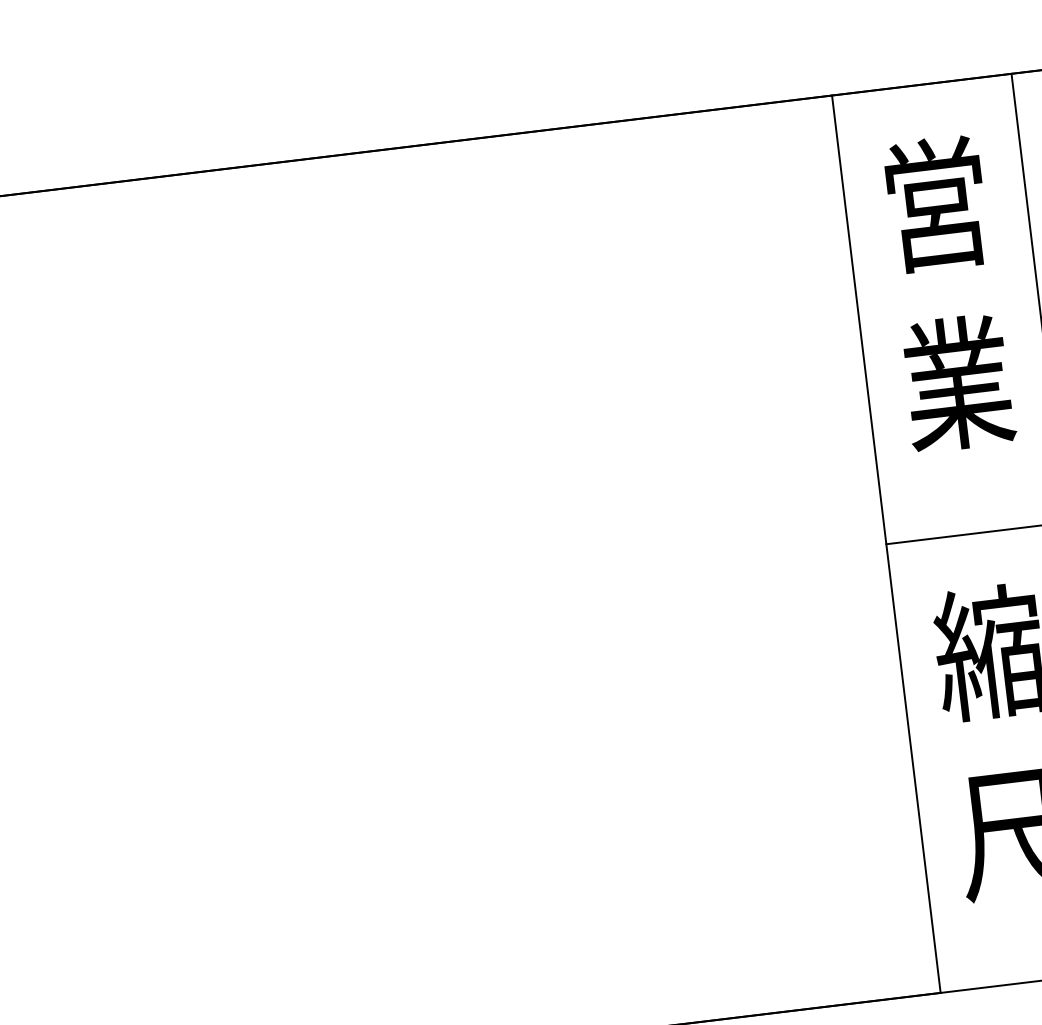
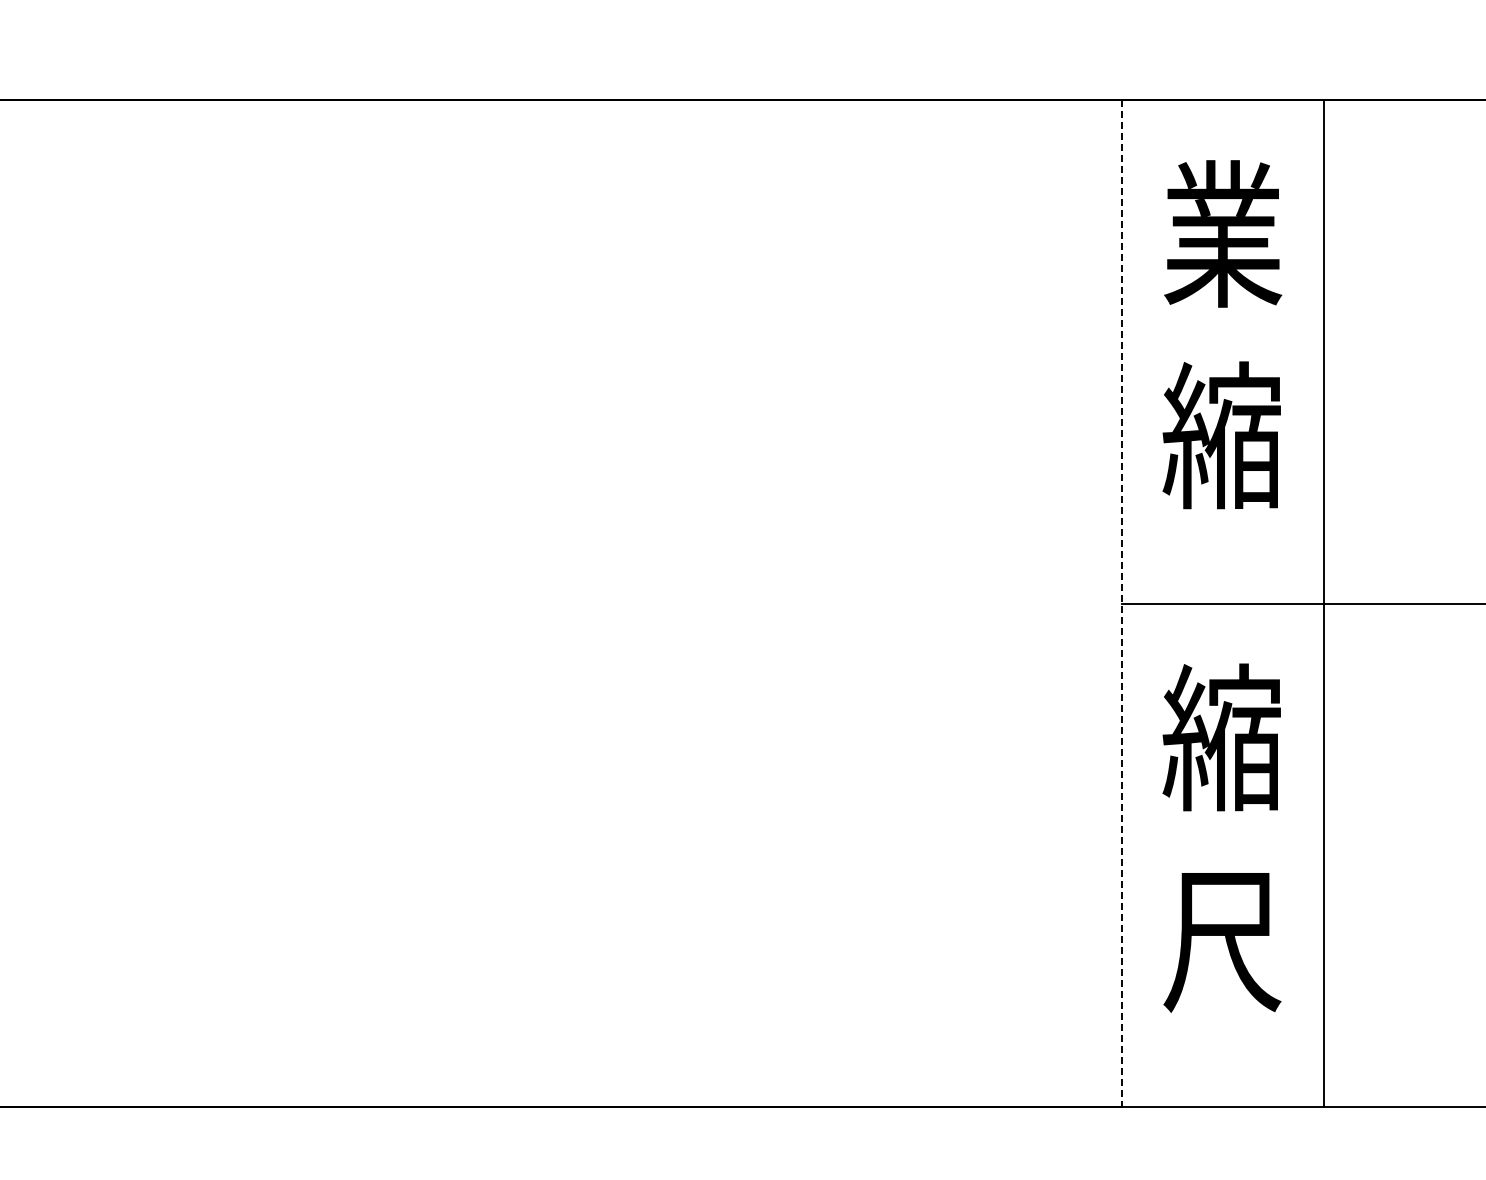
text: (936, 203) -> (1223, 233), 営 -> 業
text: (957, 383) -> (1222, 435), 業 -> 縮
line: (886, 543) -> (1122, 603), solid -> dashed

